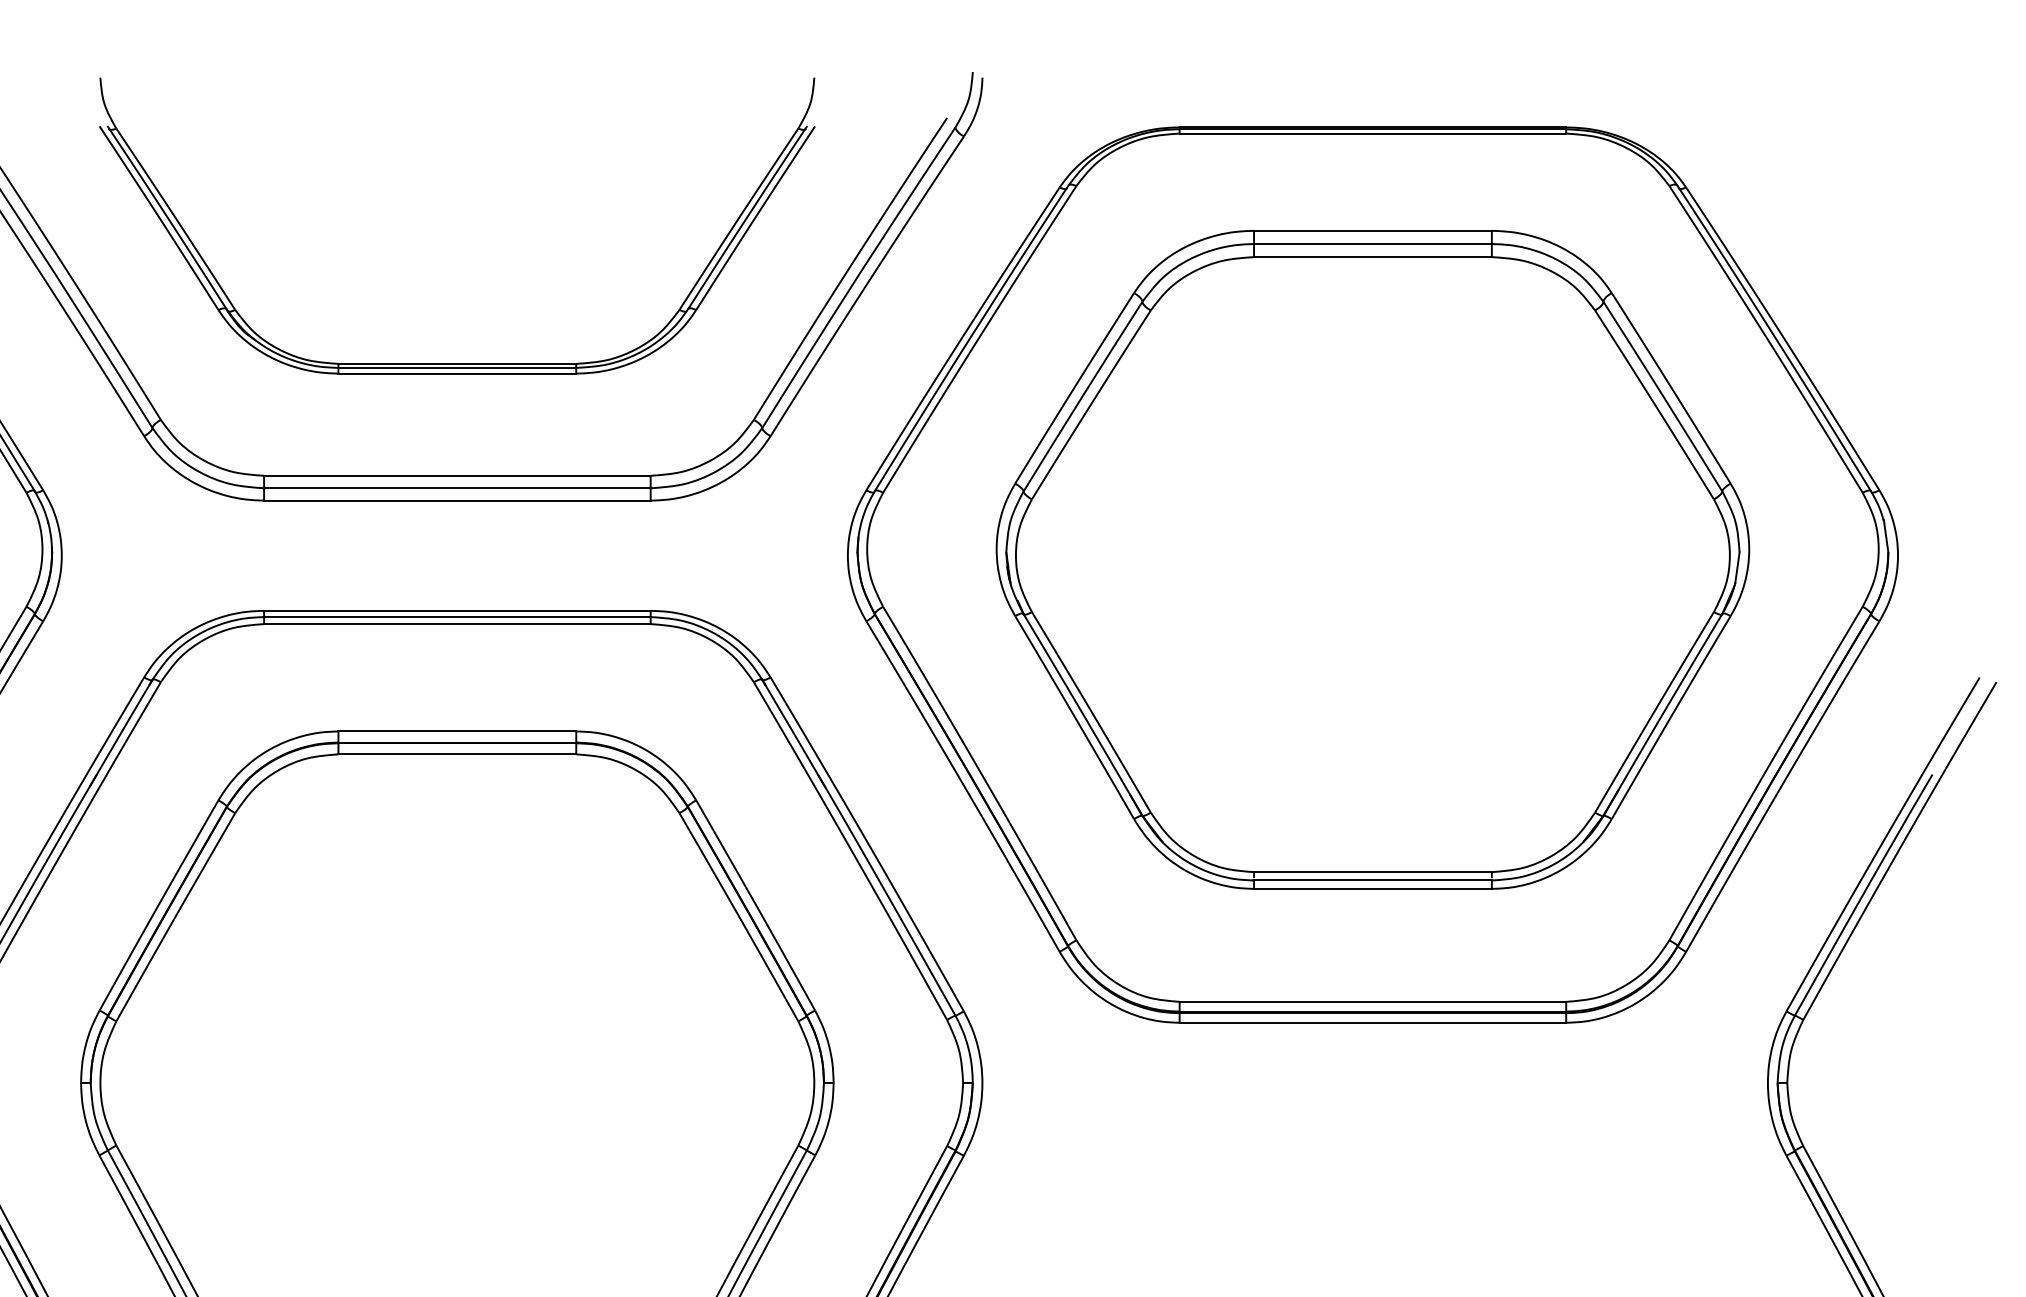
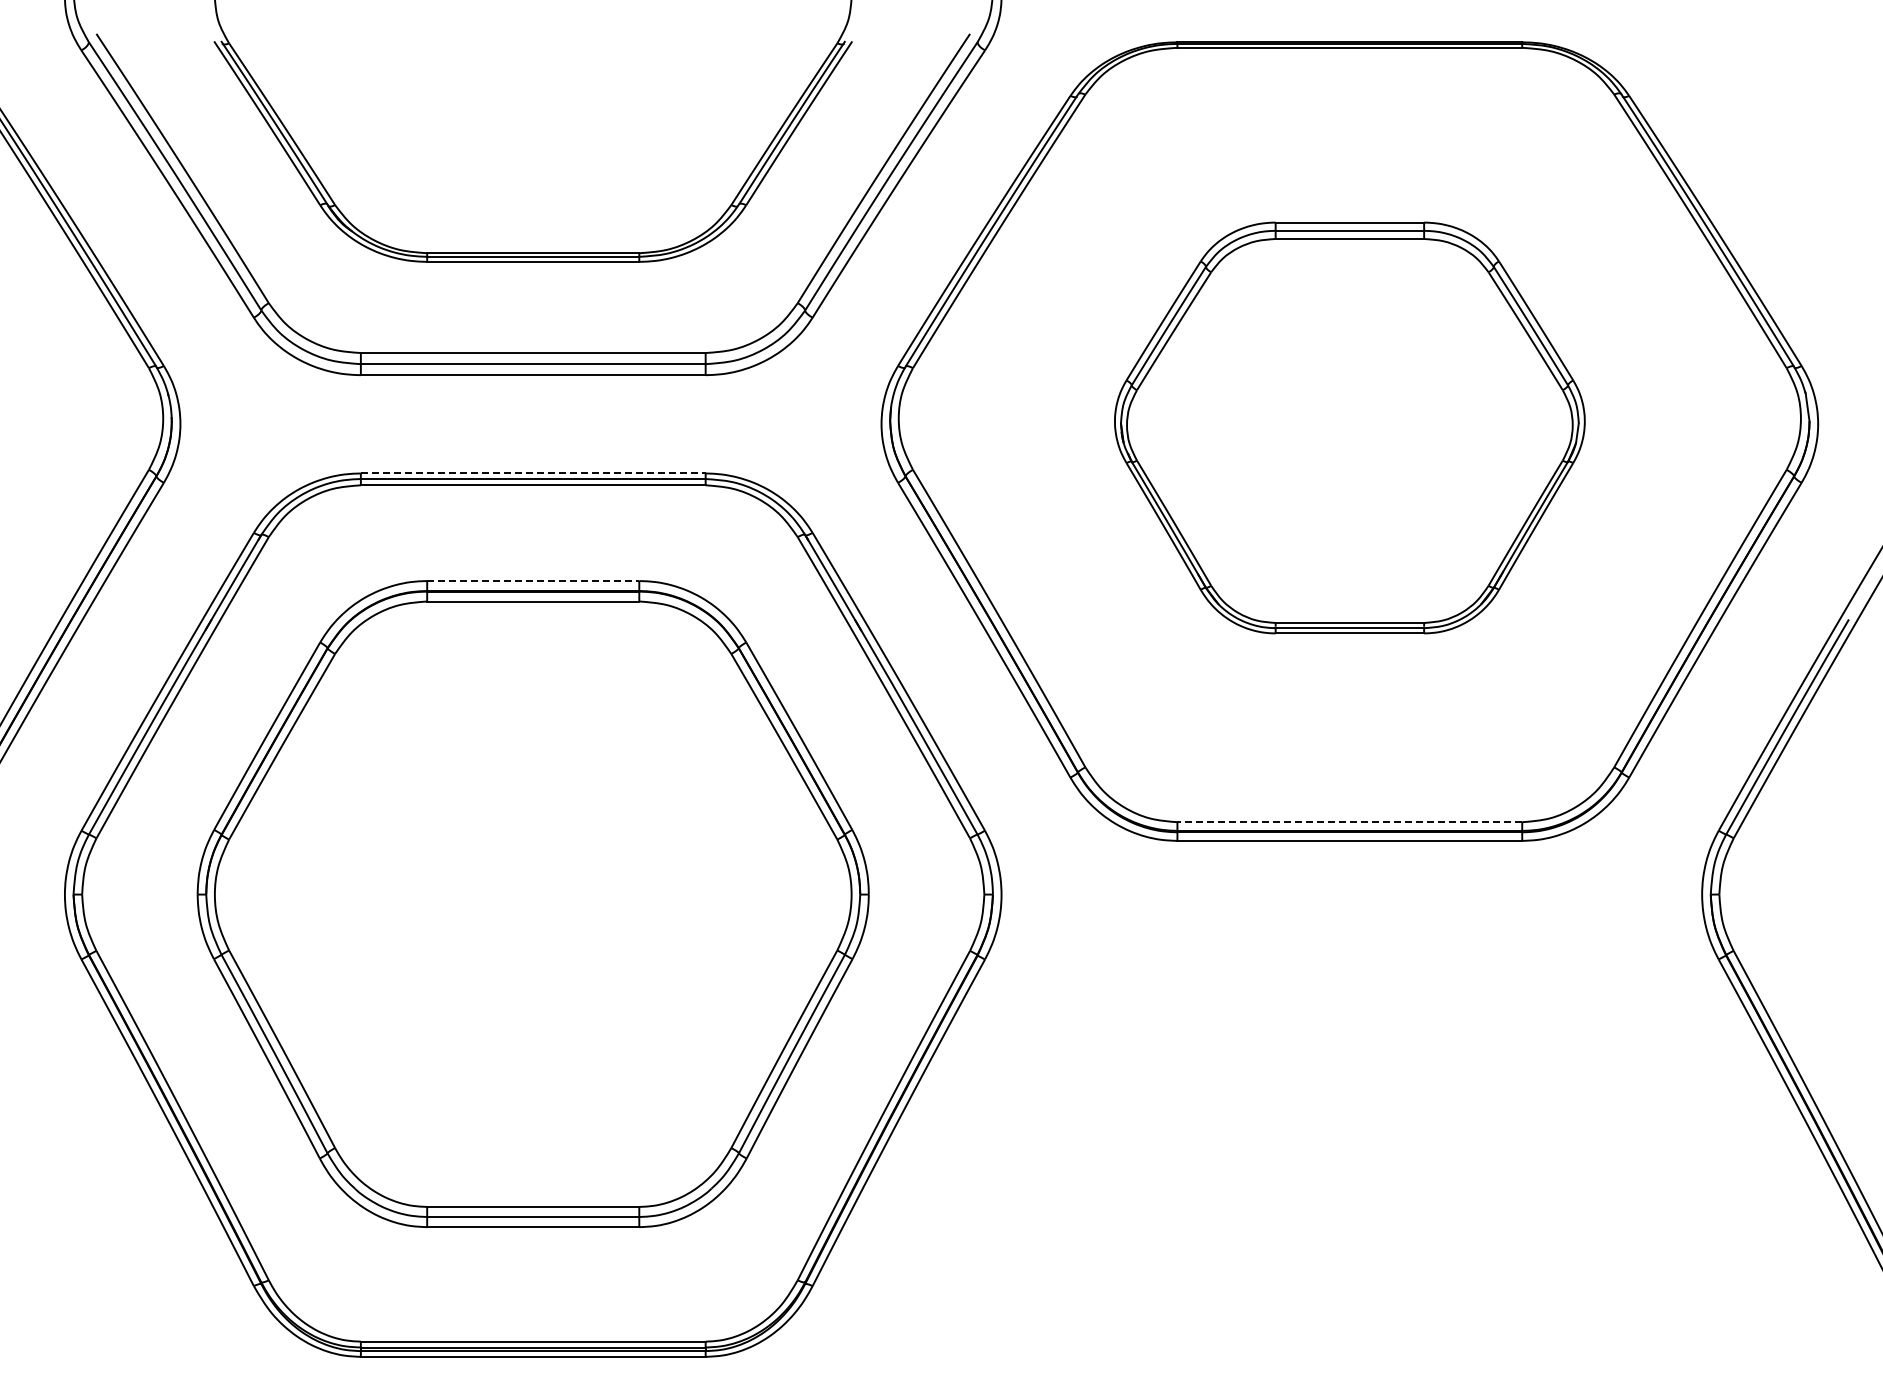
part: (1372, 559) -> (1349, 427), size x0.7
line: (457, 610) -> (533, 473), solid -> dashed
line: (457, 731) -> (533, 581), solid -> dashed
line: (1372, 1002) -> (1349, 822), solid -> dashed

